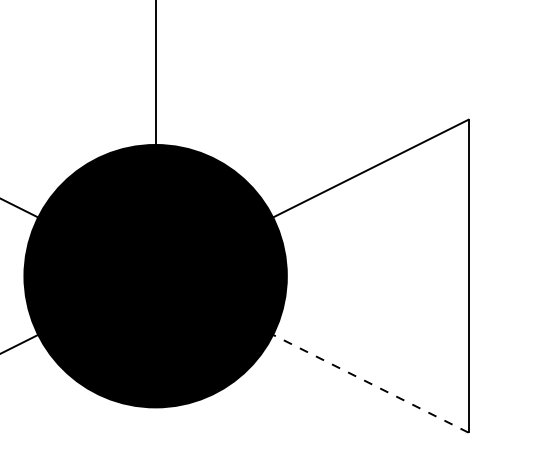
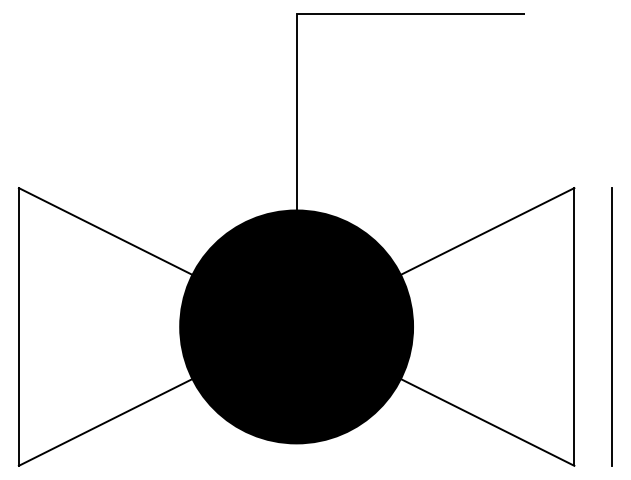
line: (511, 275) -> (612, 326), added
line: (370, 383) -> (487, 422), dashed -> solid

